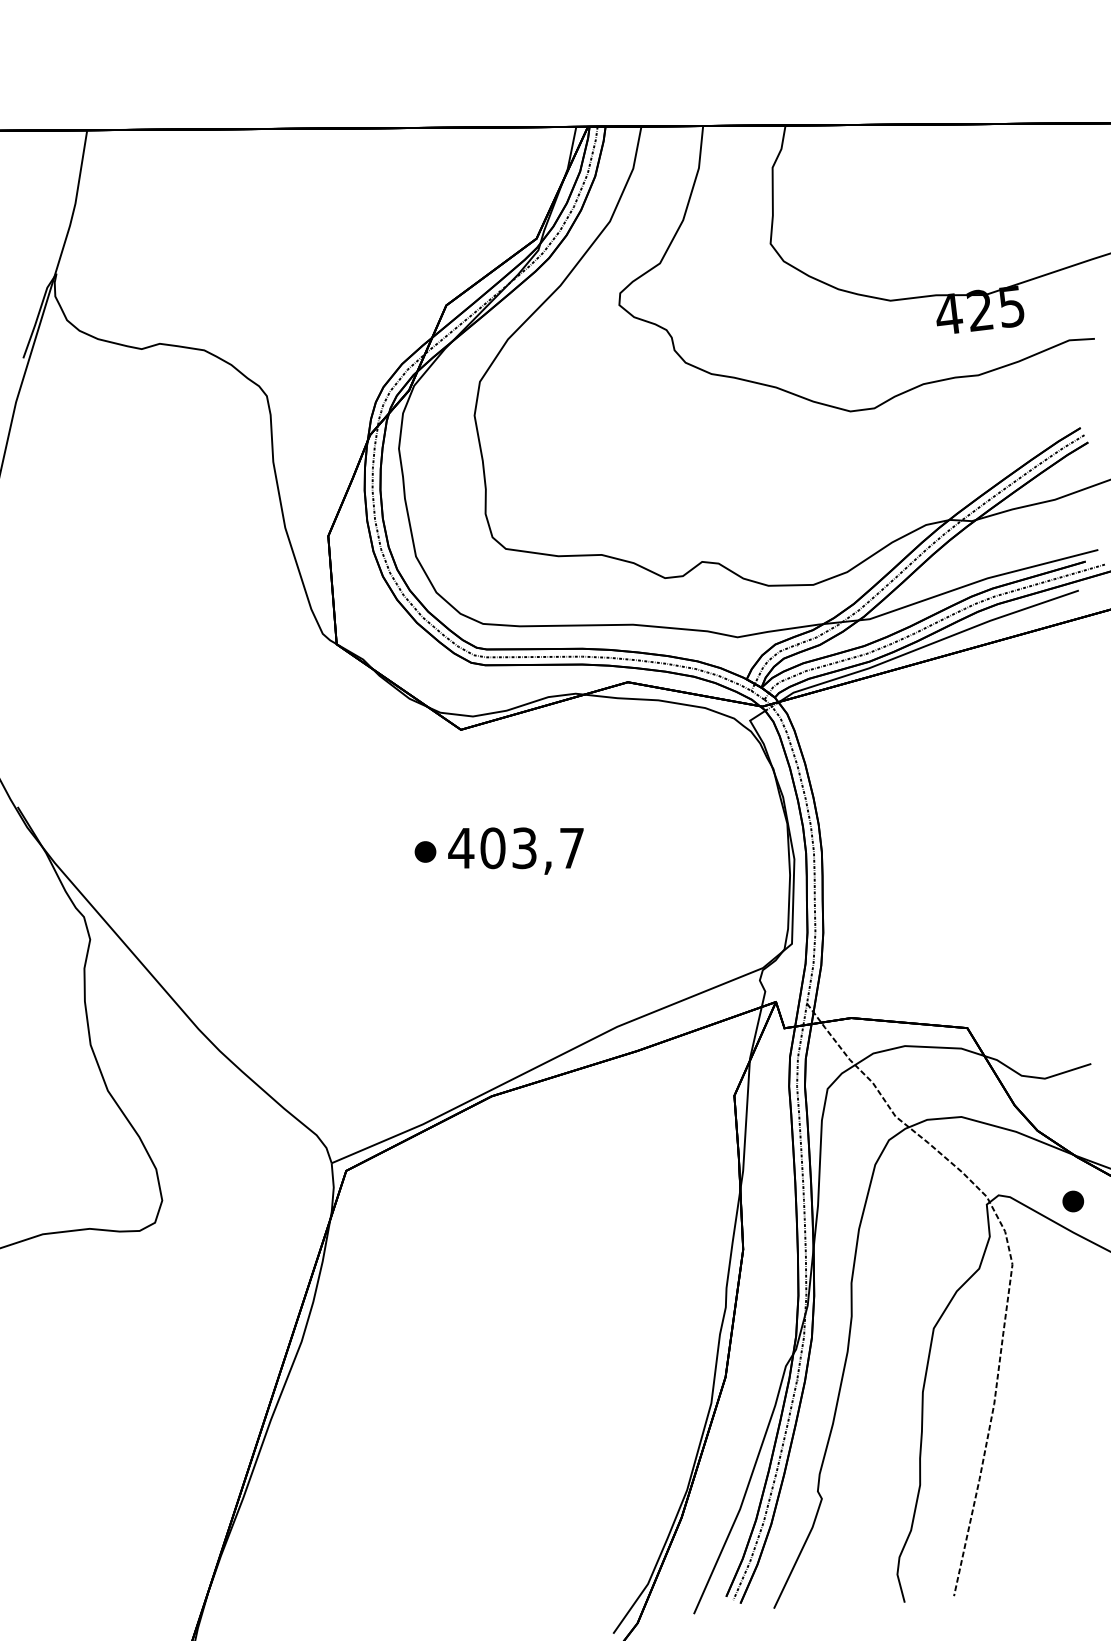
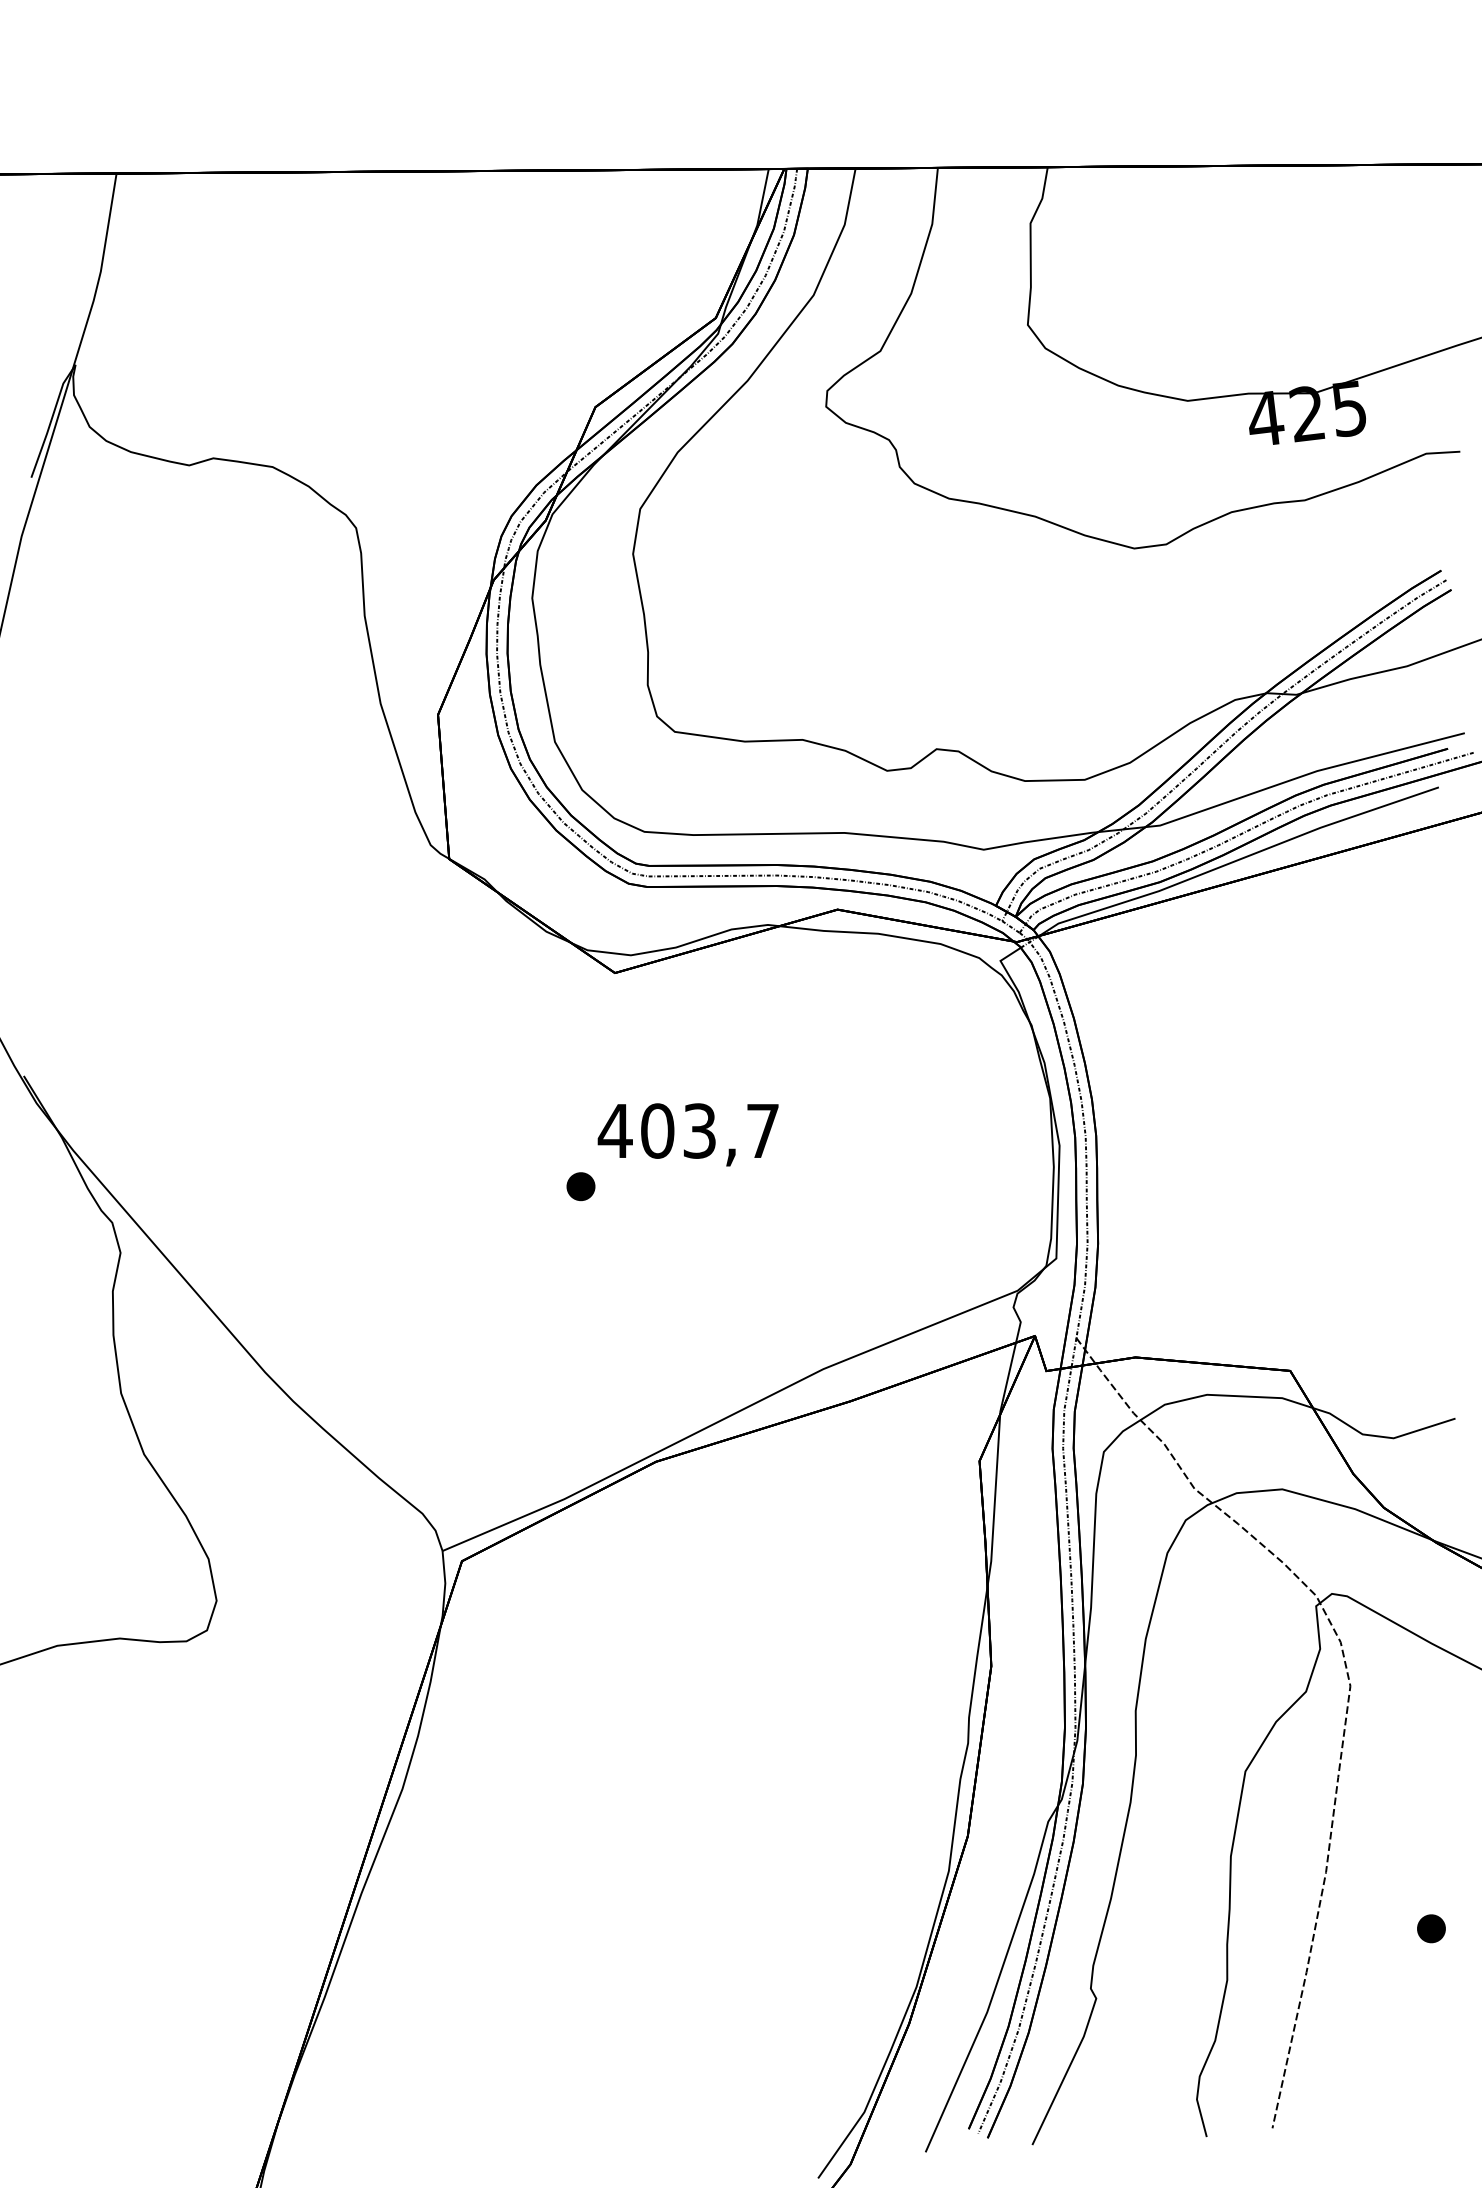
part: (425, 851) -> (580, 1186), moved
part: (1073, 1201) -> (1431, 1928), moved

